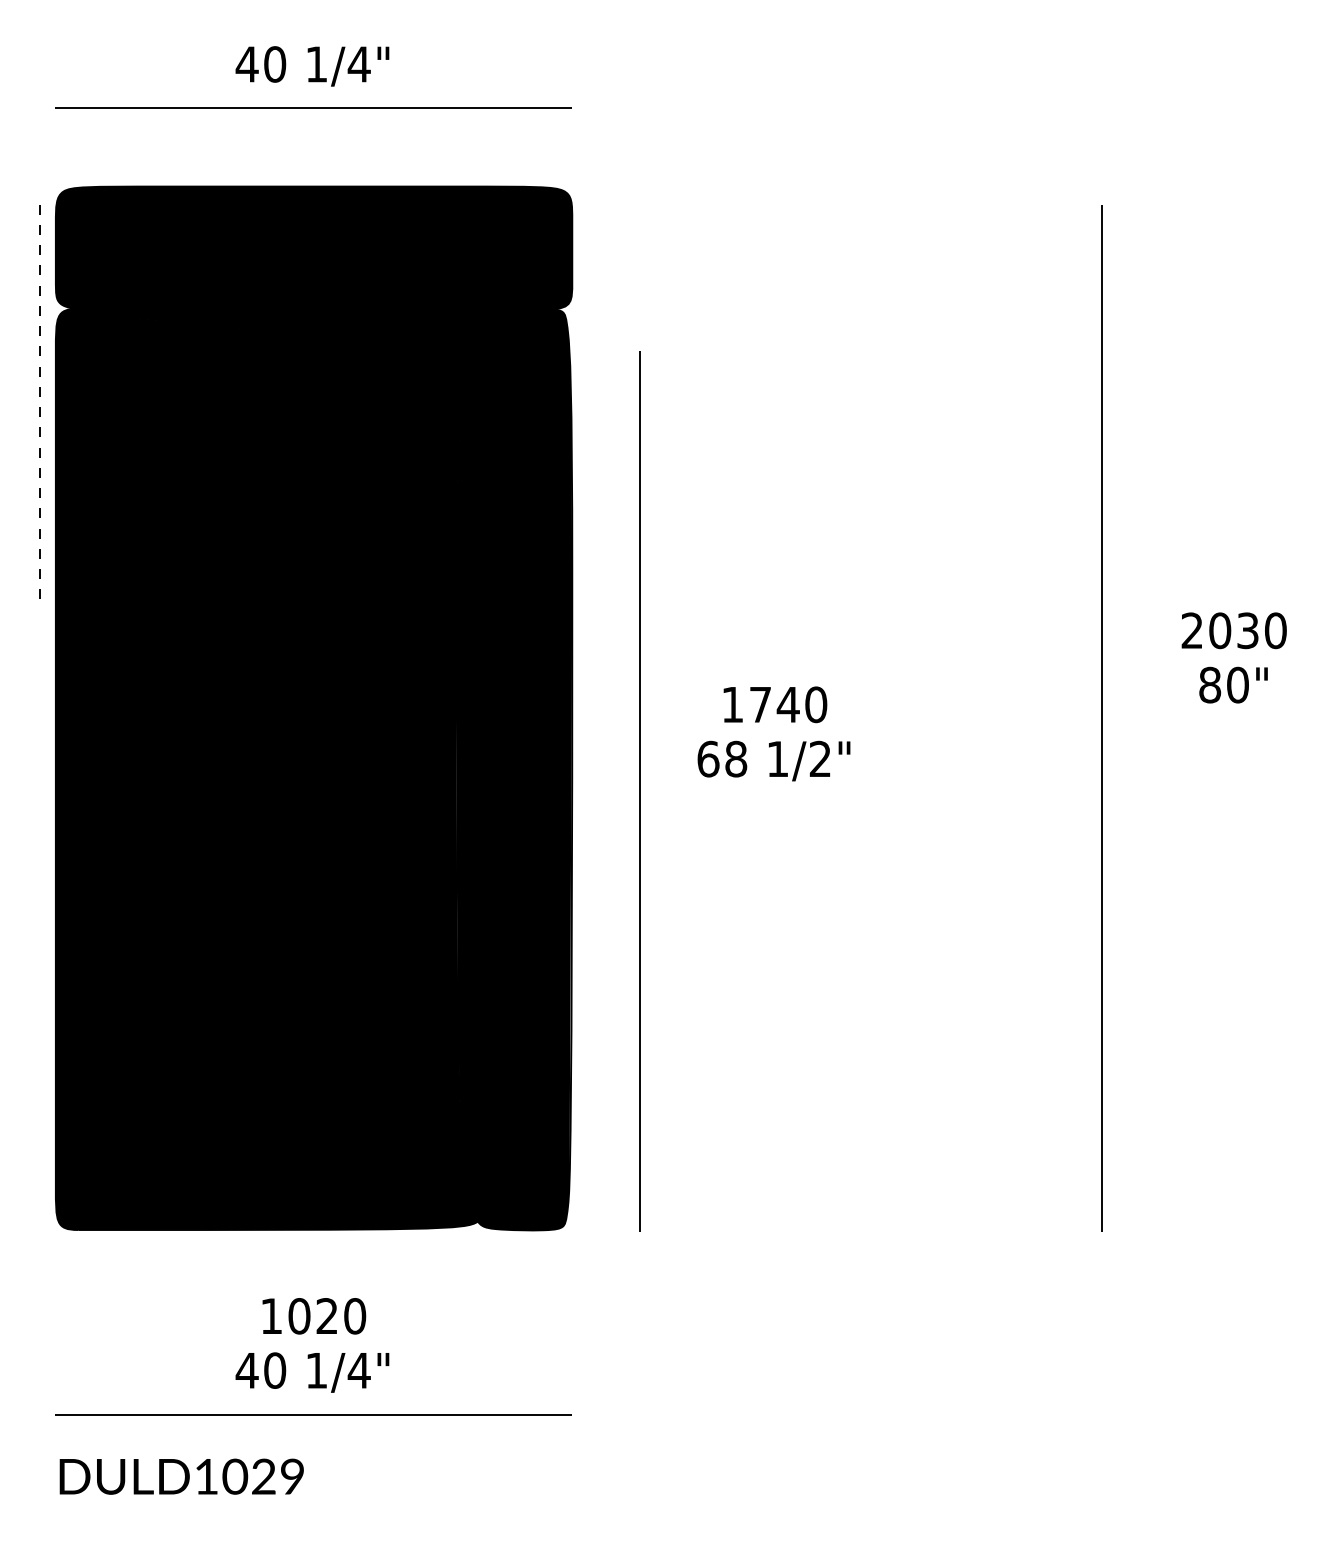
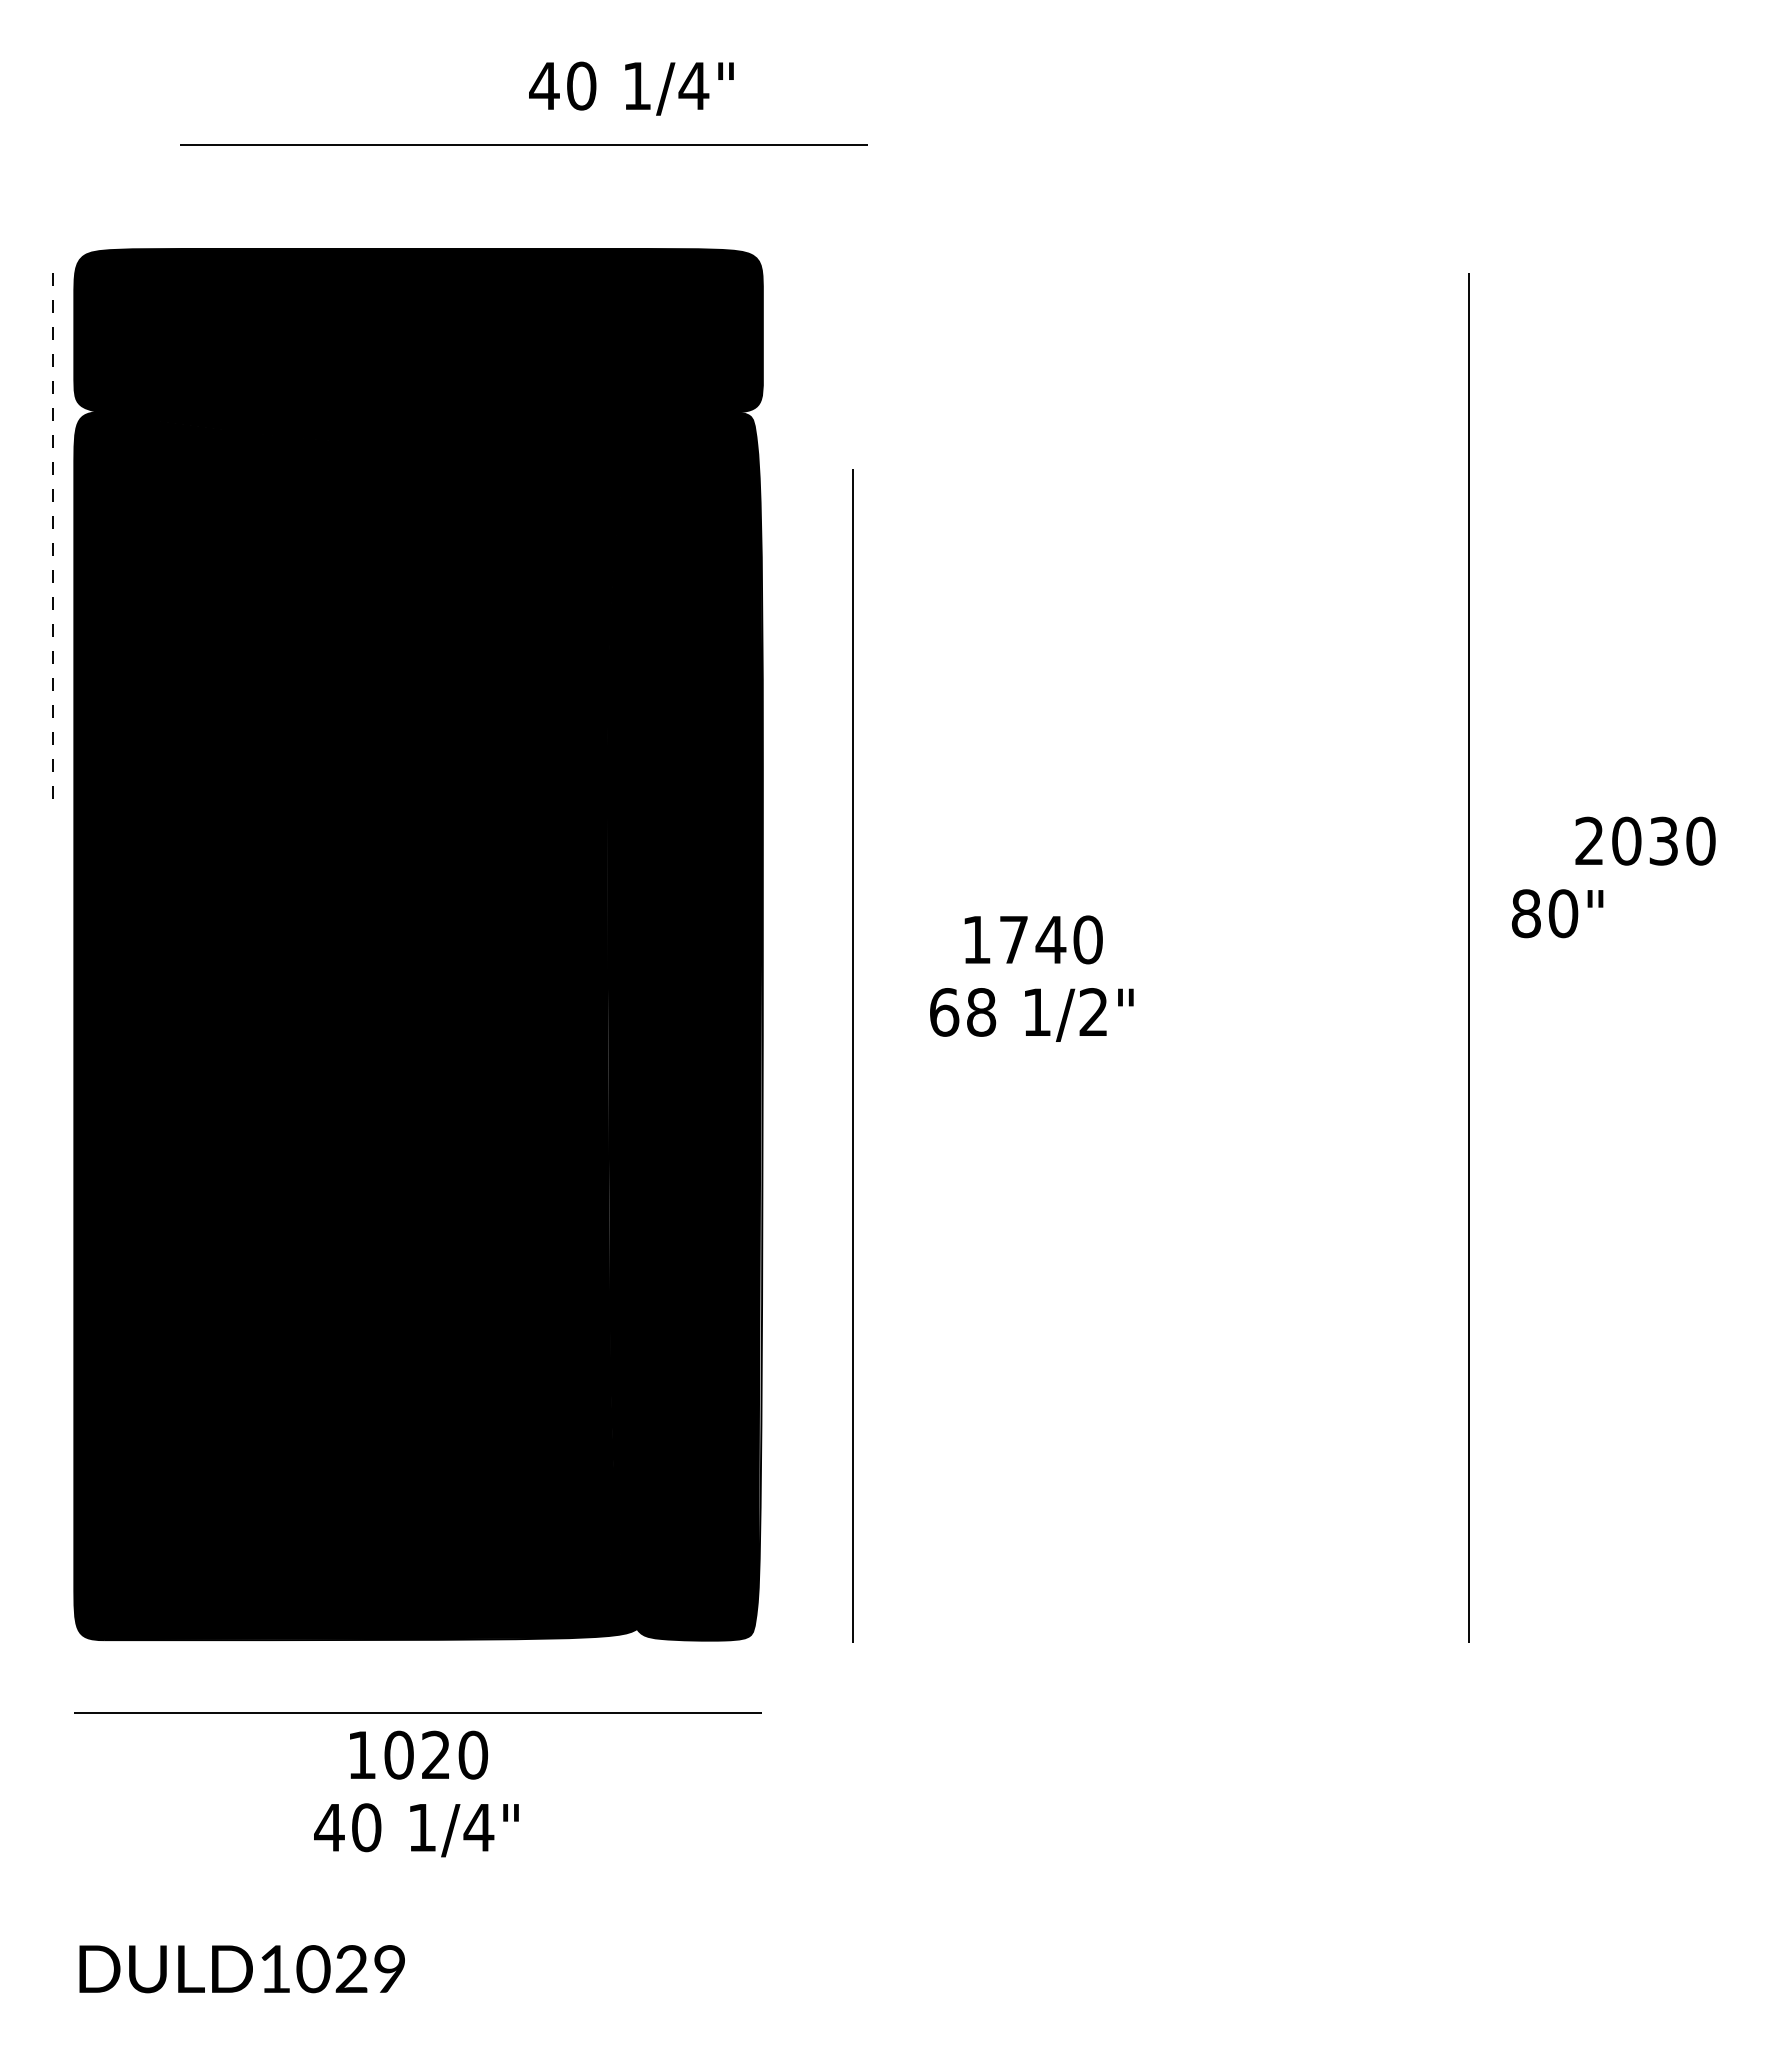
text: (312, 66) -> (631, 88), moved
line: (313, 108) -> (523, 144), moved
text: (1233, 685) -> (1557, 913), moved
line: (313, 1414) -> (417, 1712), moved

